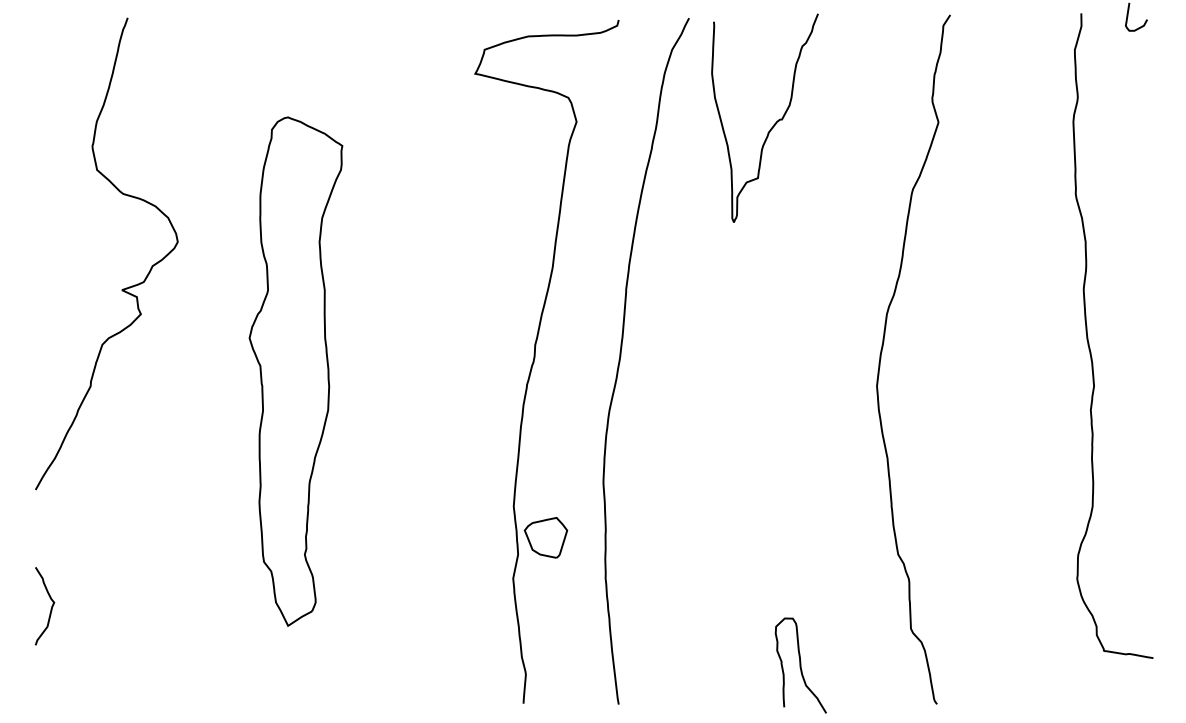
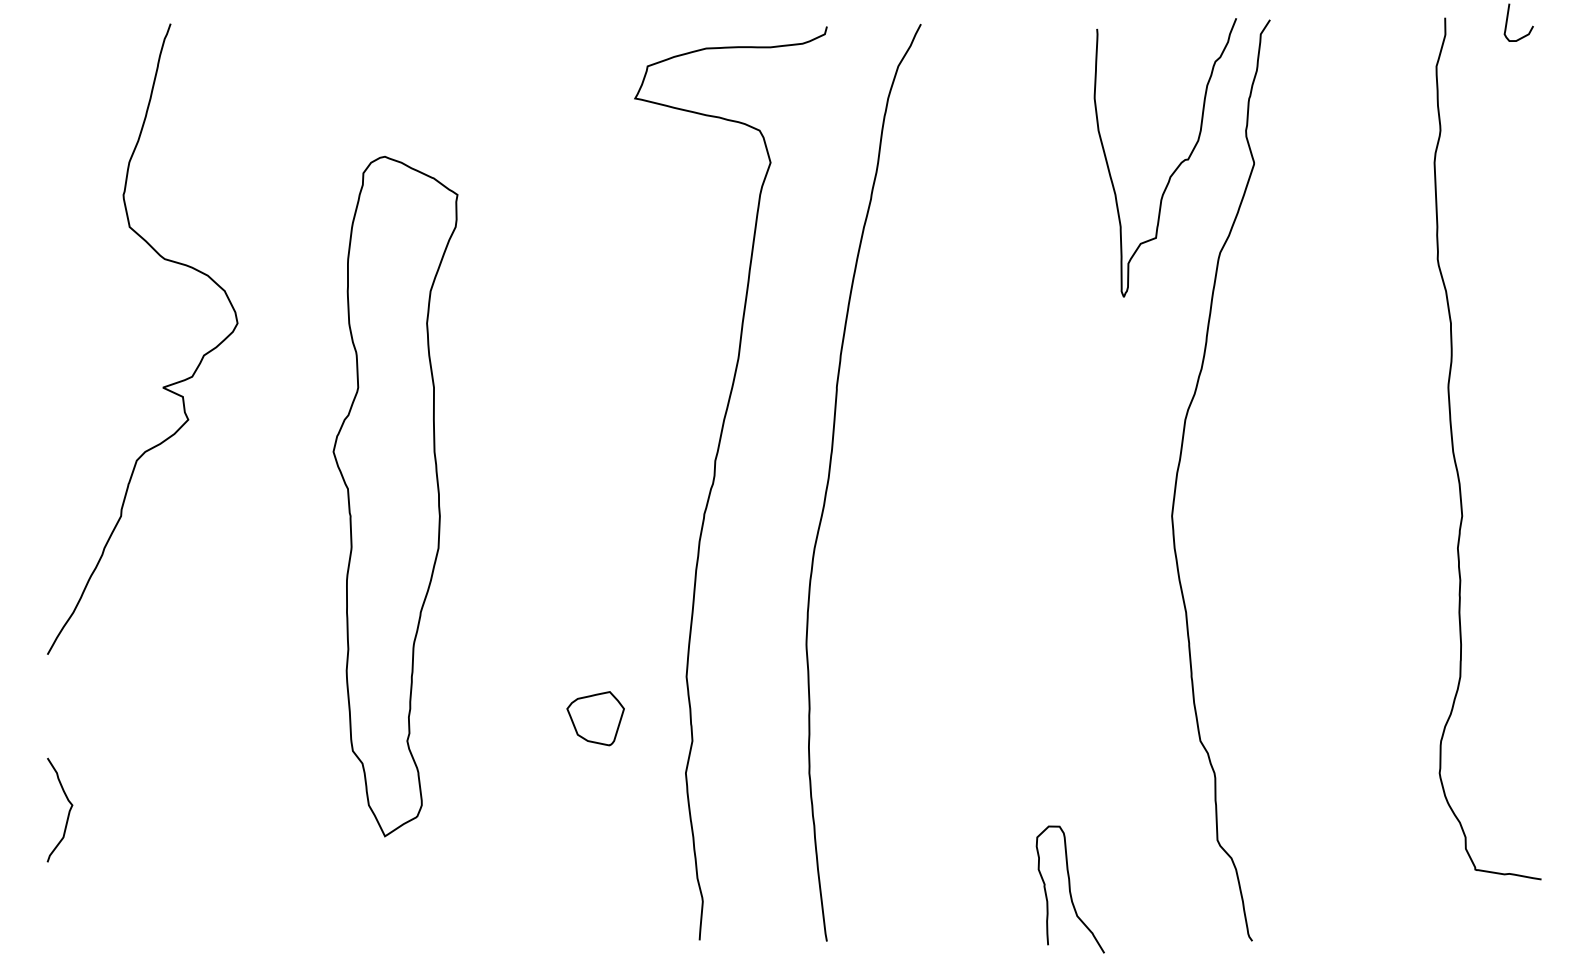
curve: (772, 126) -> (1175, 168), moved
part: (545, 537) -> (595, 718), moved

